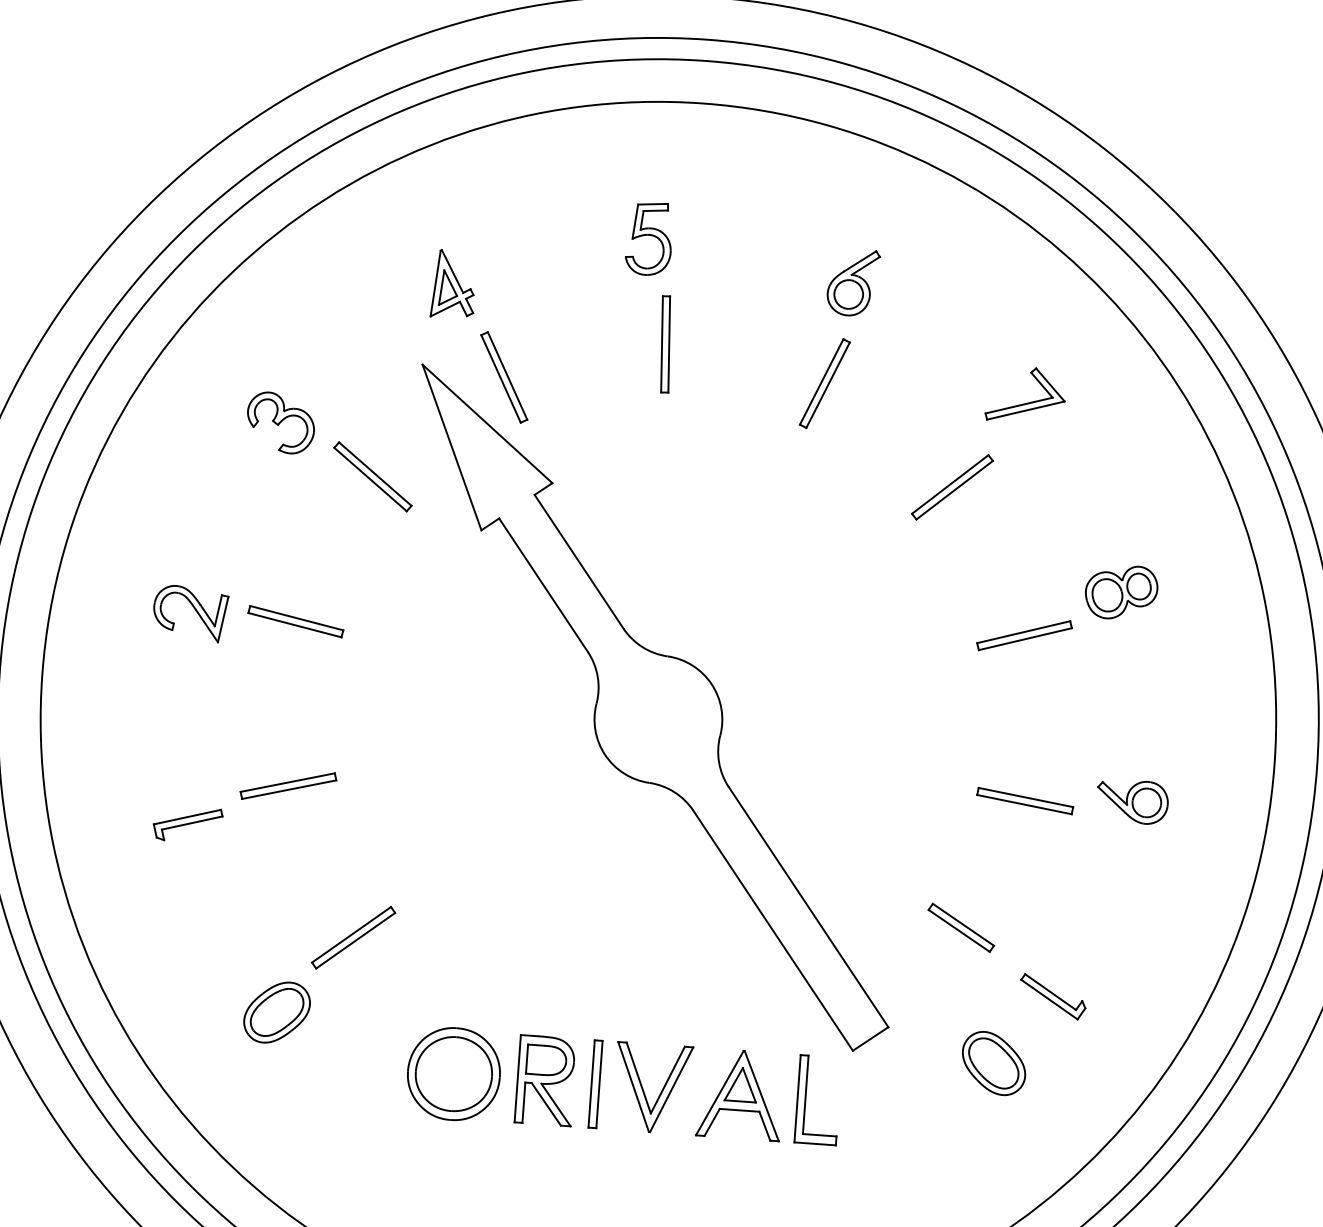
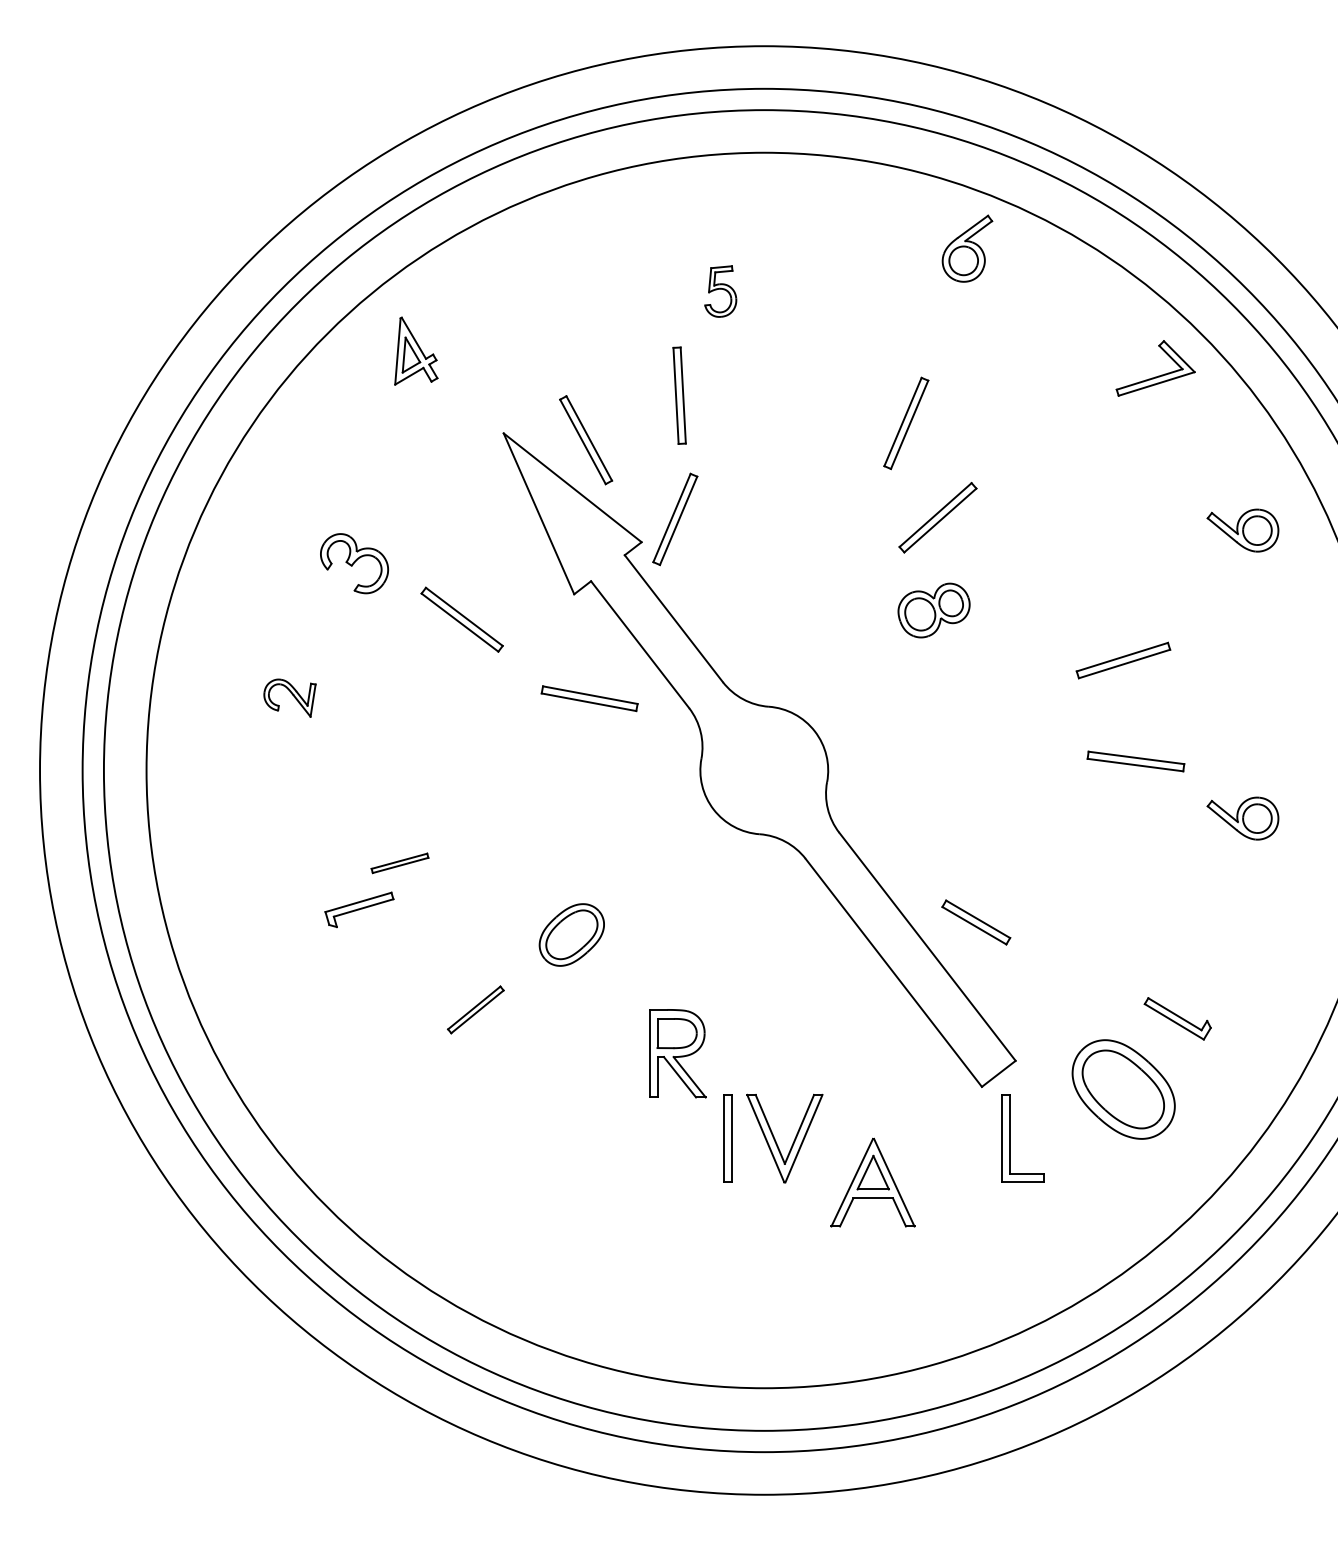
part: (648, 238) -> (720, 291), size x0.7
part: (853, 282) -> (967, 248), moved
part: (454, 283) -> (416, 350), moved
part: (665, 344) -> (679, 395), moved
part: (1028, 402) -> (1158, 375), moved
part: (280, 422) -> (354, 563), moved
part: (587, 462) -> (675, 519), added
part: (372, 476) -> (461, 619), moved
part: (952, 487) -> (937, 517), moved
part: (1152, 514) -> (1242, 530), added
part: (1120, 592) -> (933, 610), moved
part: (190, 612) -> (289, 697), size x0.7
part: (295, 621) -> (589, 698), moved
part: (287, 786) -> (399, 863), size x0.6
part: (1024, 801) -> (1135, 761), moved
part: (187, 824) -> (359, 909), moved
part: (961, 927) -> (976, 922), moved
part: (353, 937) -> (475, 1009), size x0.7
part: (276, 1012) -> (571, 934), moved
part: (993, 1063) -> (1123, 1089), size x1.6
part: (453, 1073) -> (585, 1138), removed
part: (545, 1080) -> (677, 1053), moved
part: (740, 1094) -> (872, 1182), moved
part: (805, 1099) -> (1010, 1138), moved

